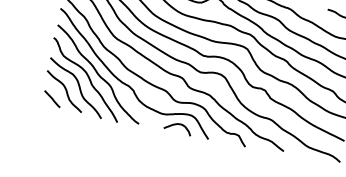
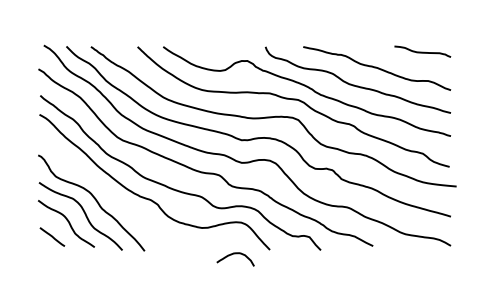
curve: (98, 74) -> (106, 192), removed
curve: (178, 124) -> (235, 254), moved

